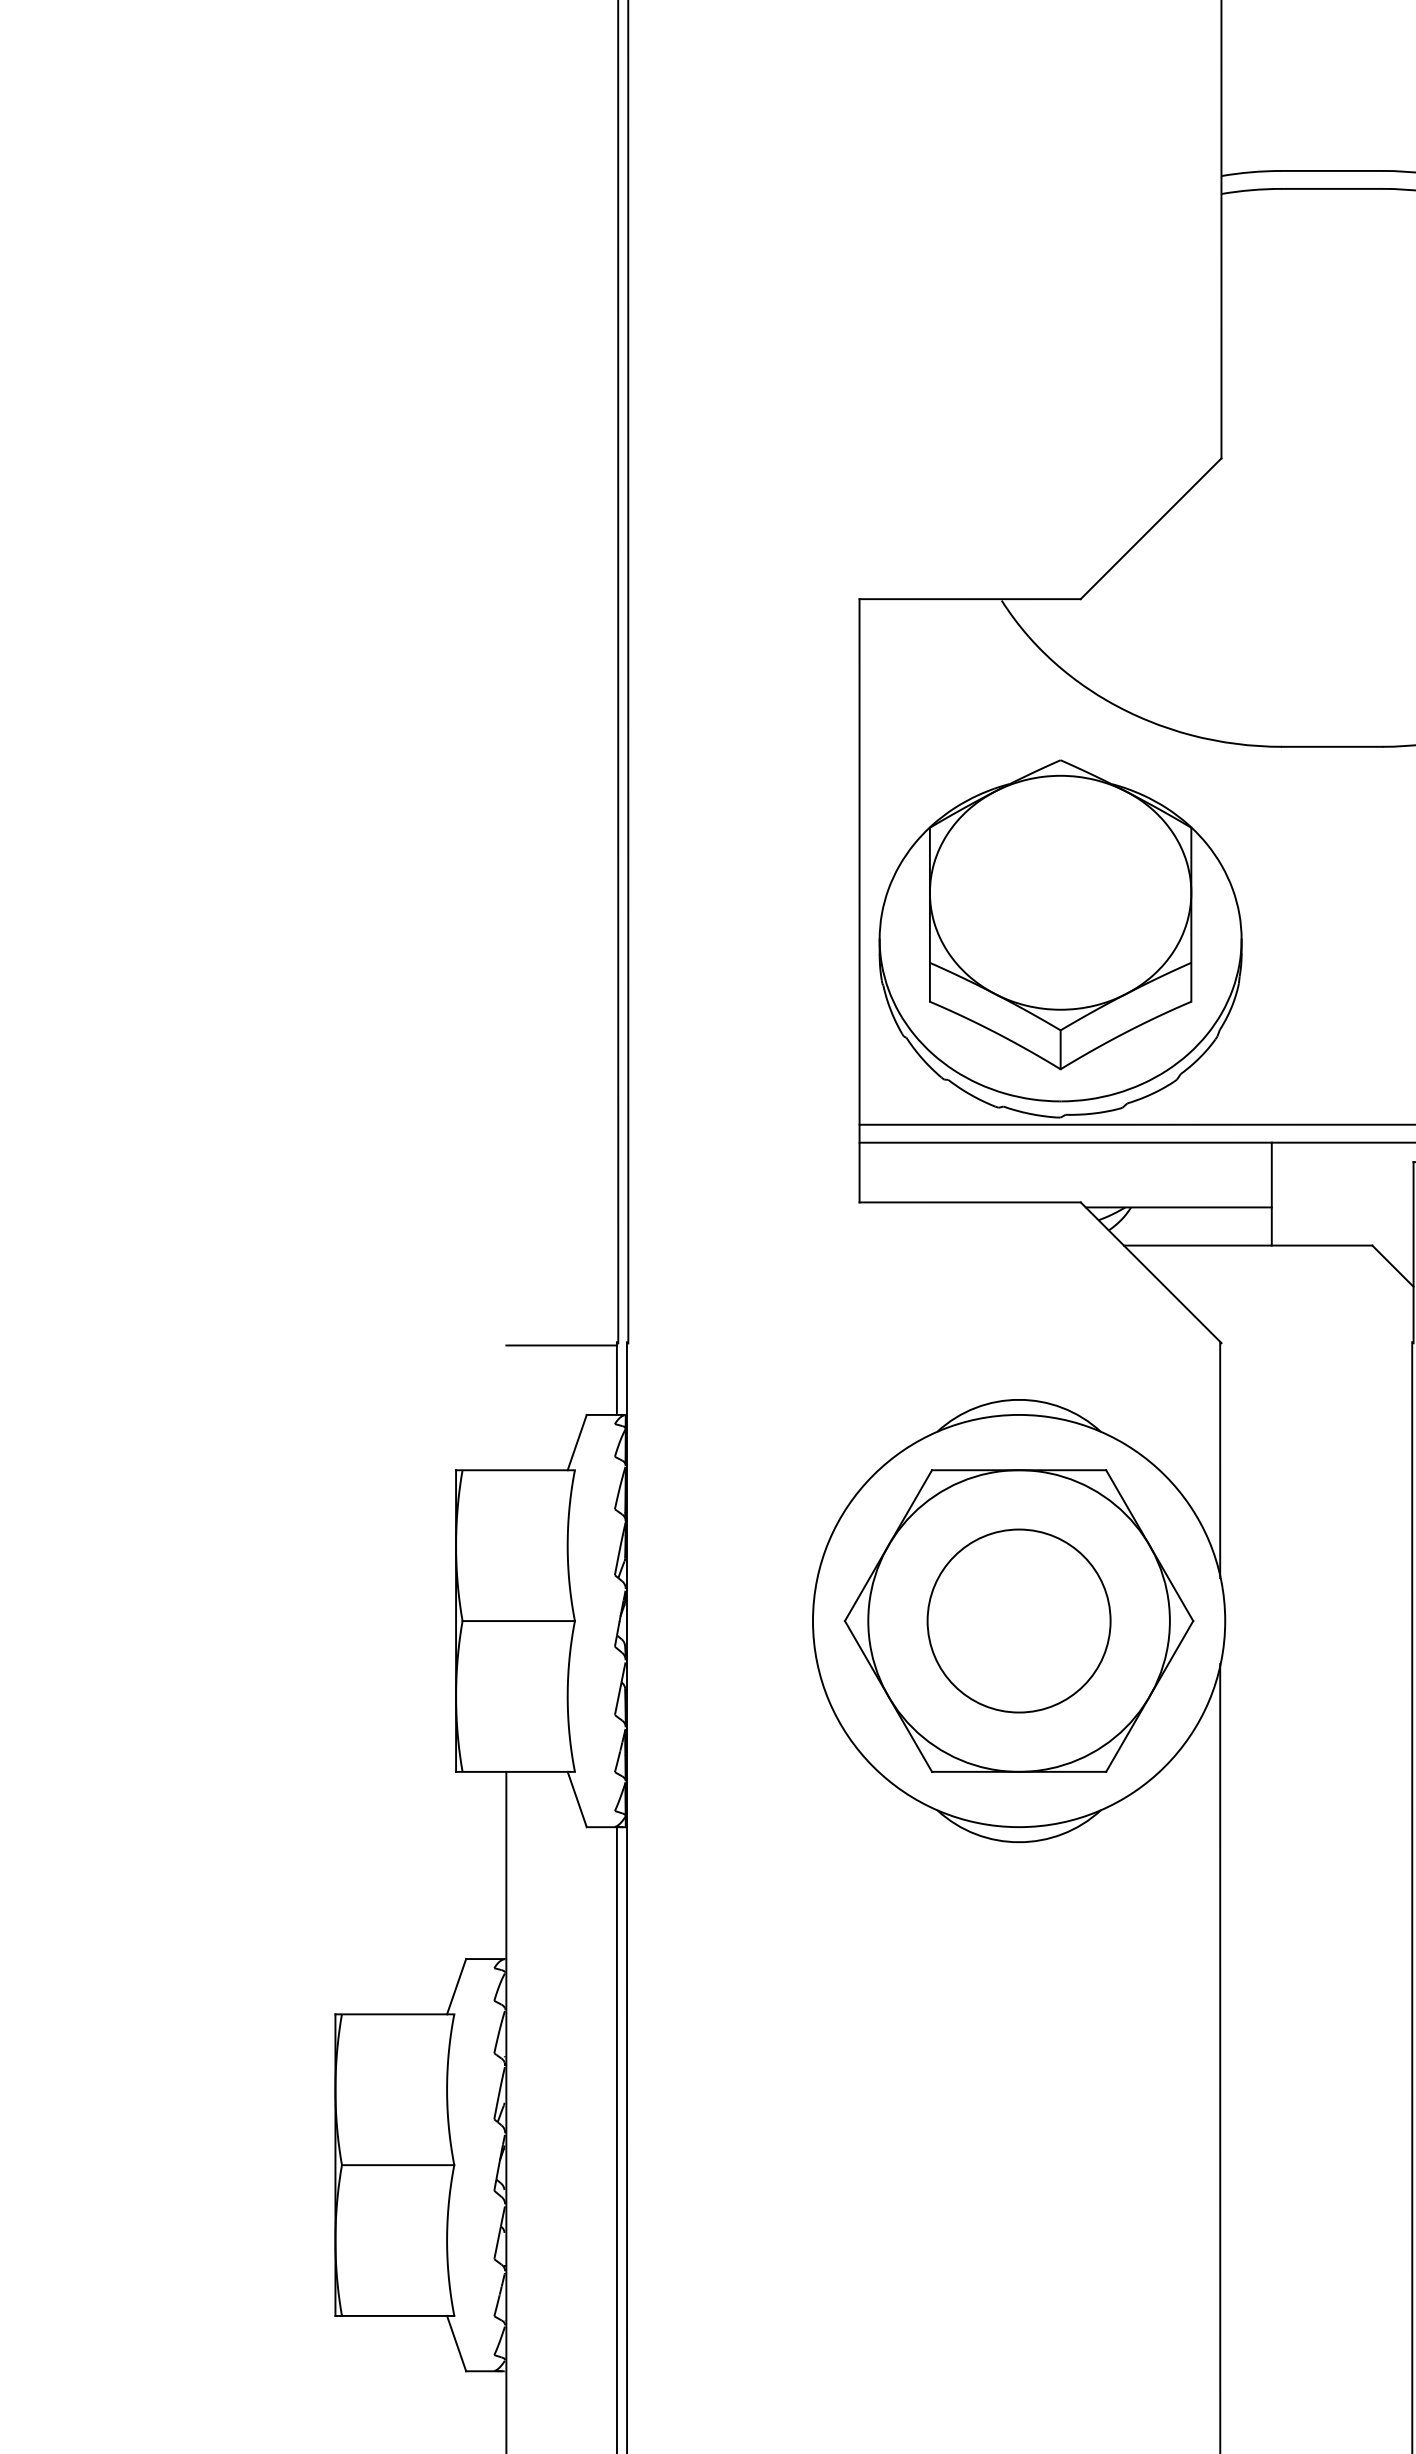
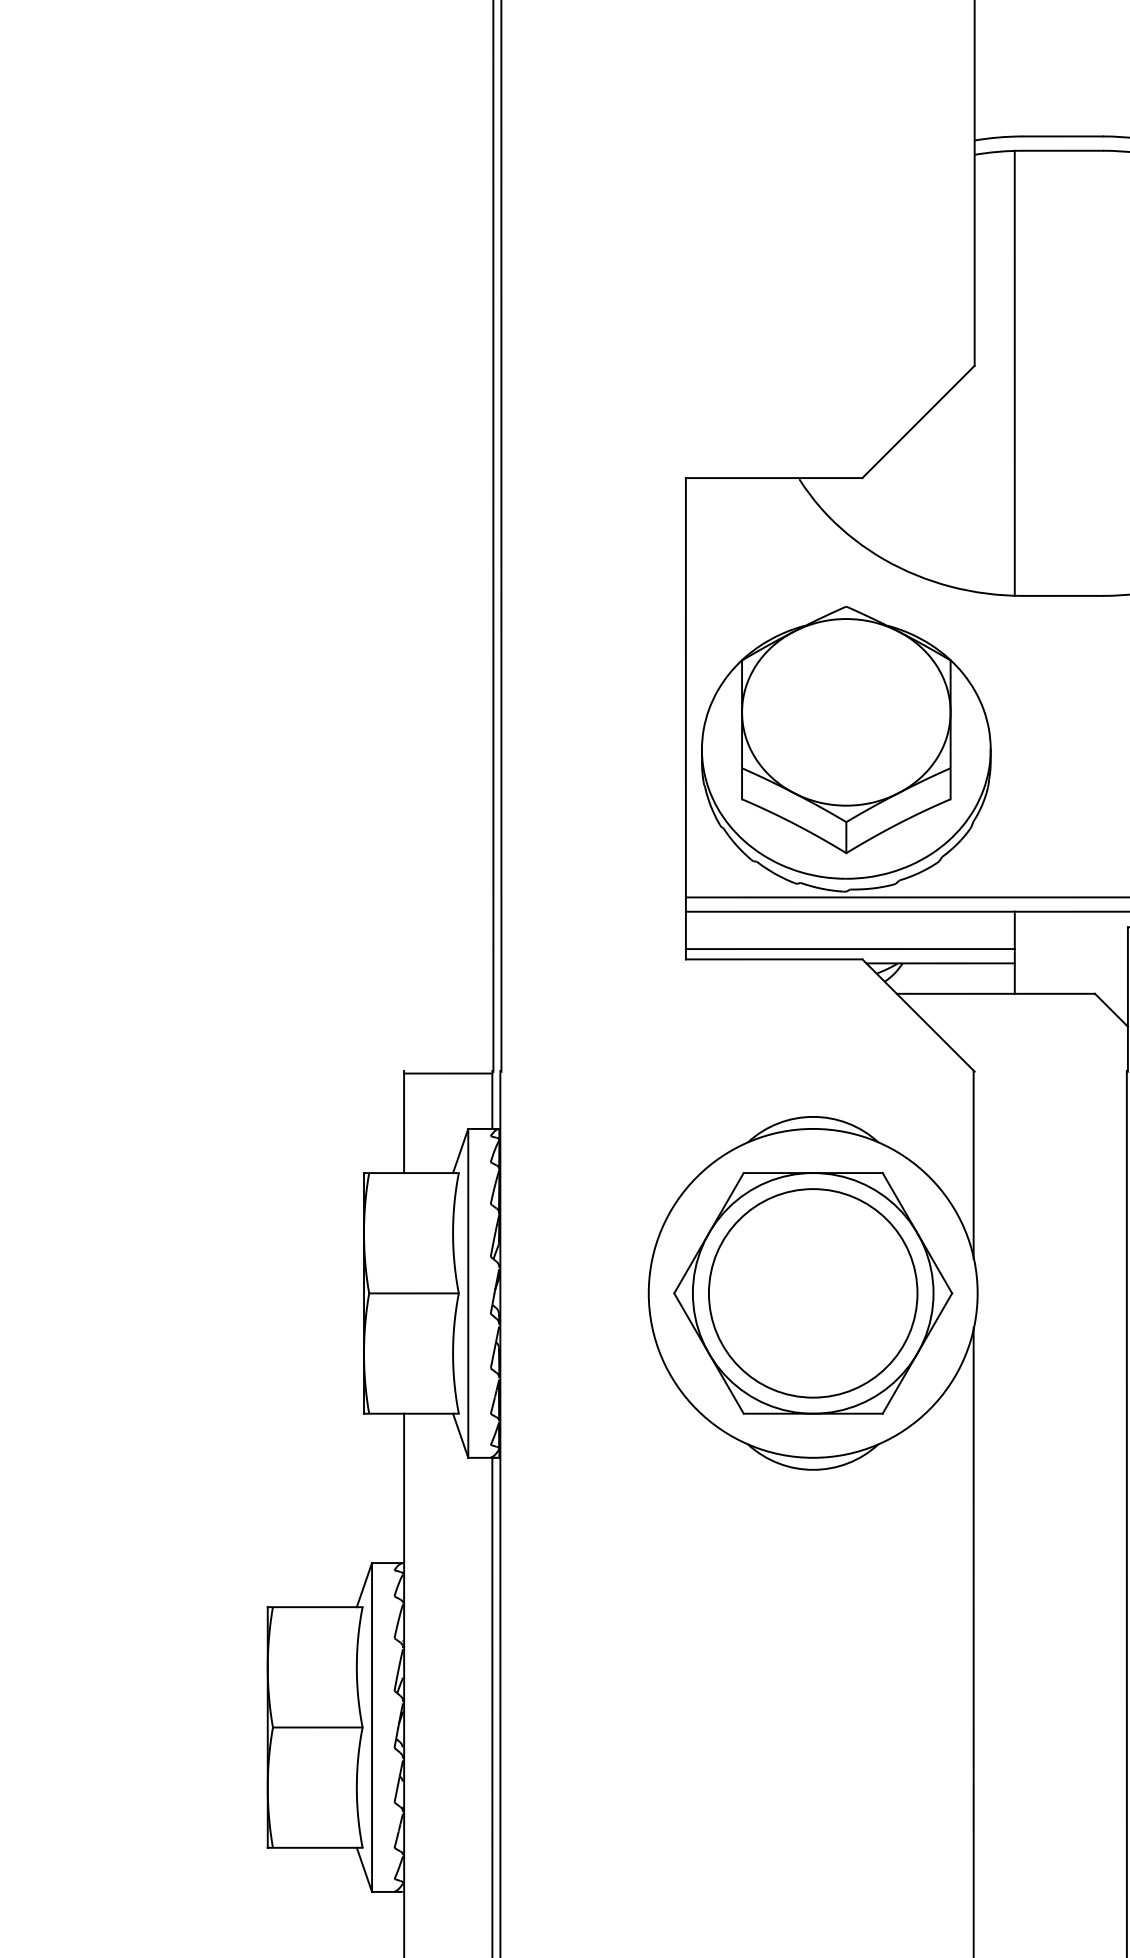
line: (1271, 466) -> (1014, 372), added
line: (1064, 1190) -> (849, 949), added
line: (506, 1405) -> (404, 1121), added
line: (587, 1619) -> (468, 1292), added
circle: (1018, 1621) -> (812, 1293), size x1.43
line: (466, 2165) -> (372, 1727), added

